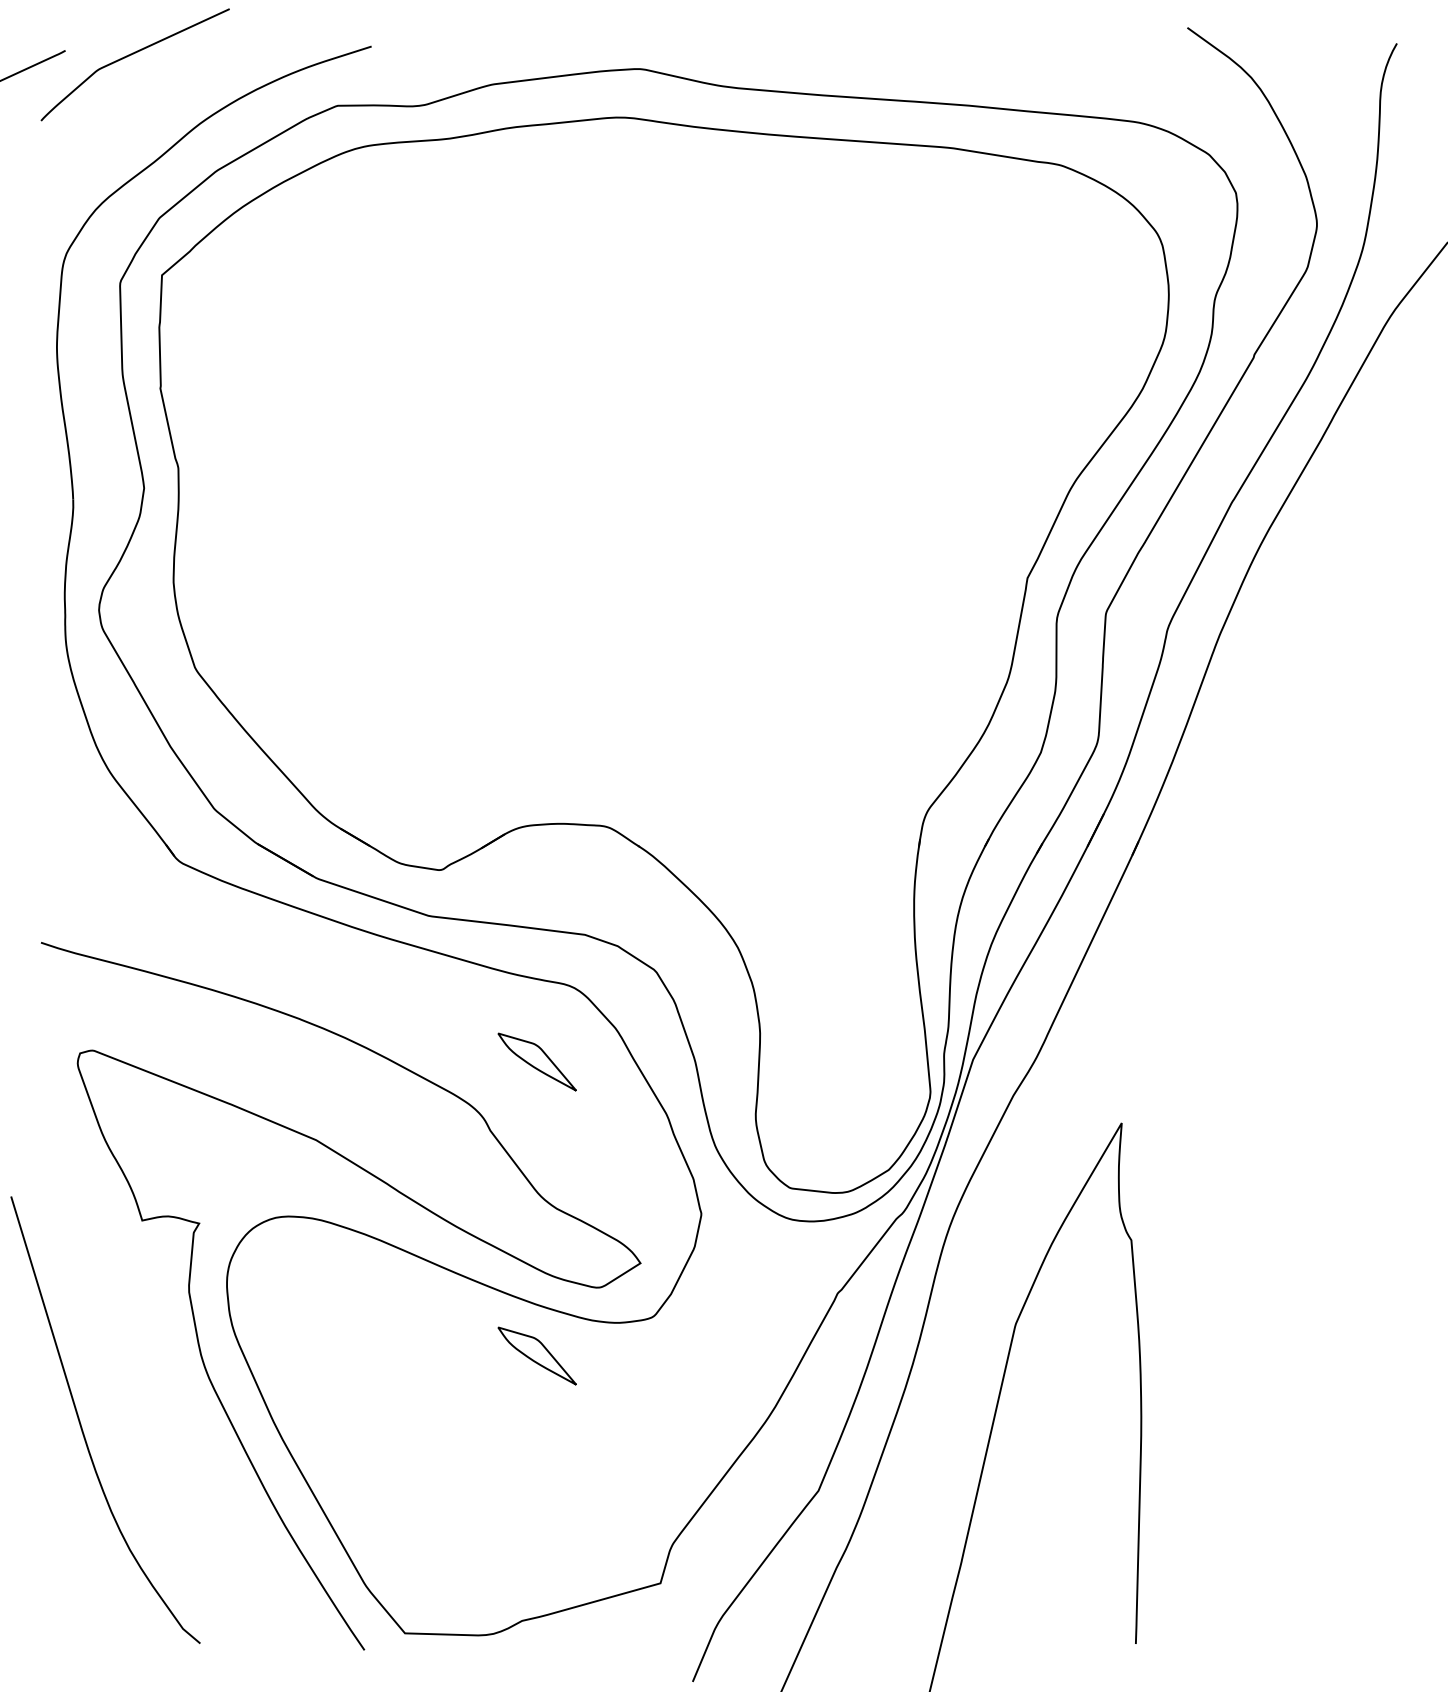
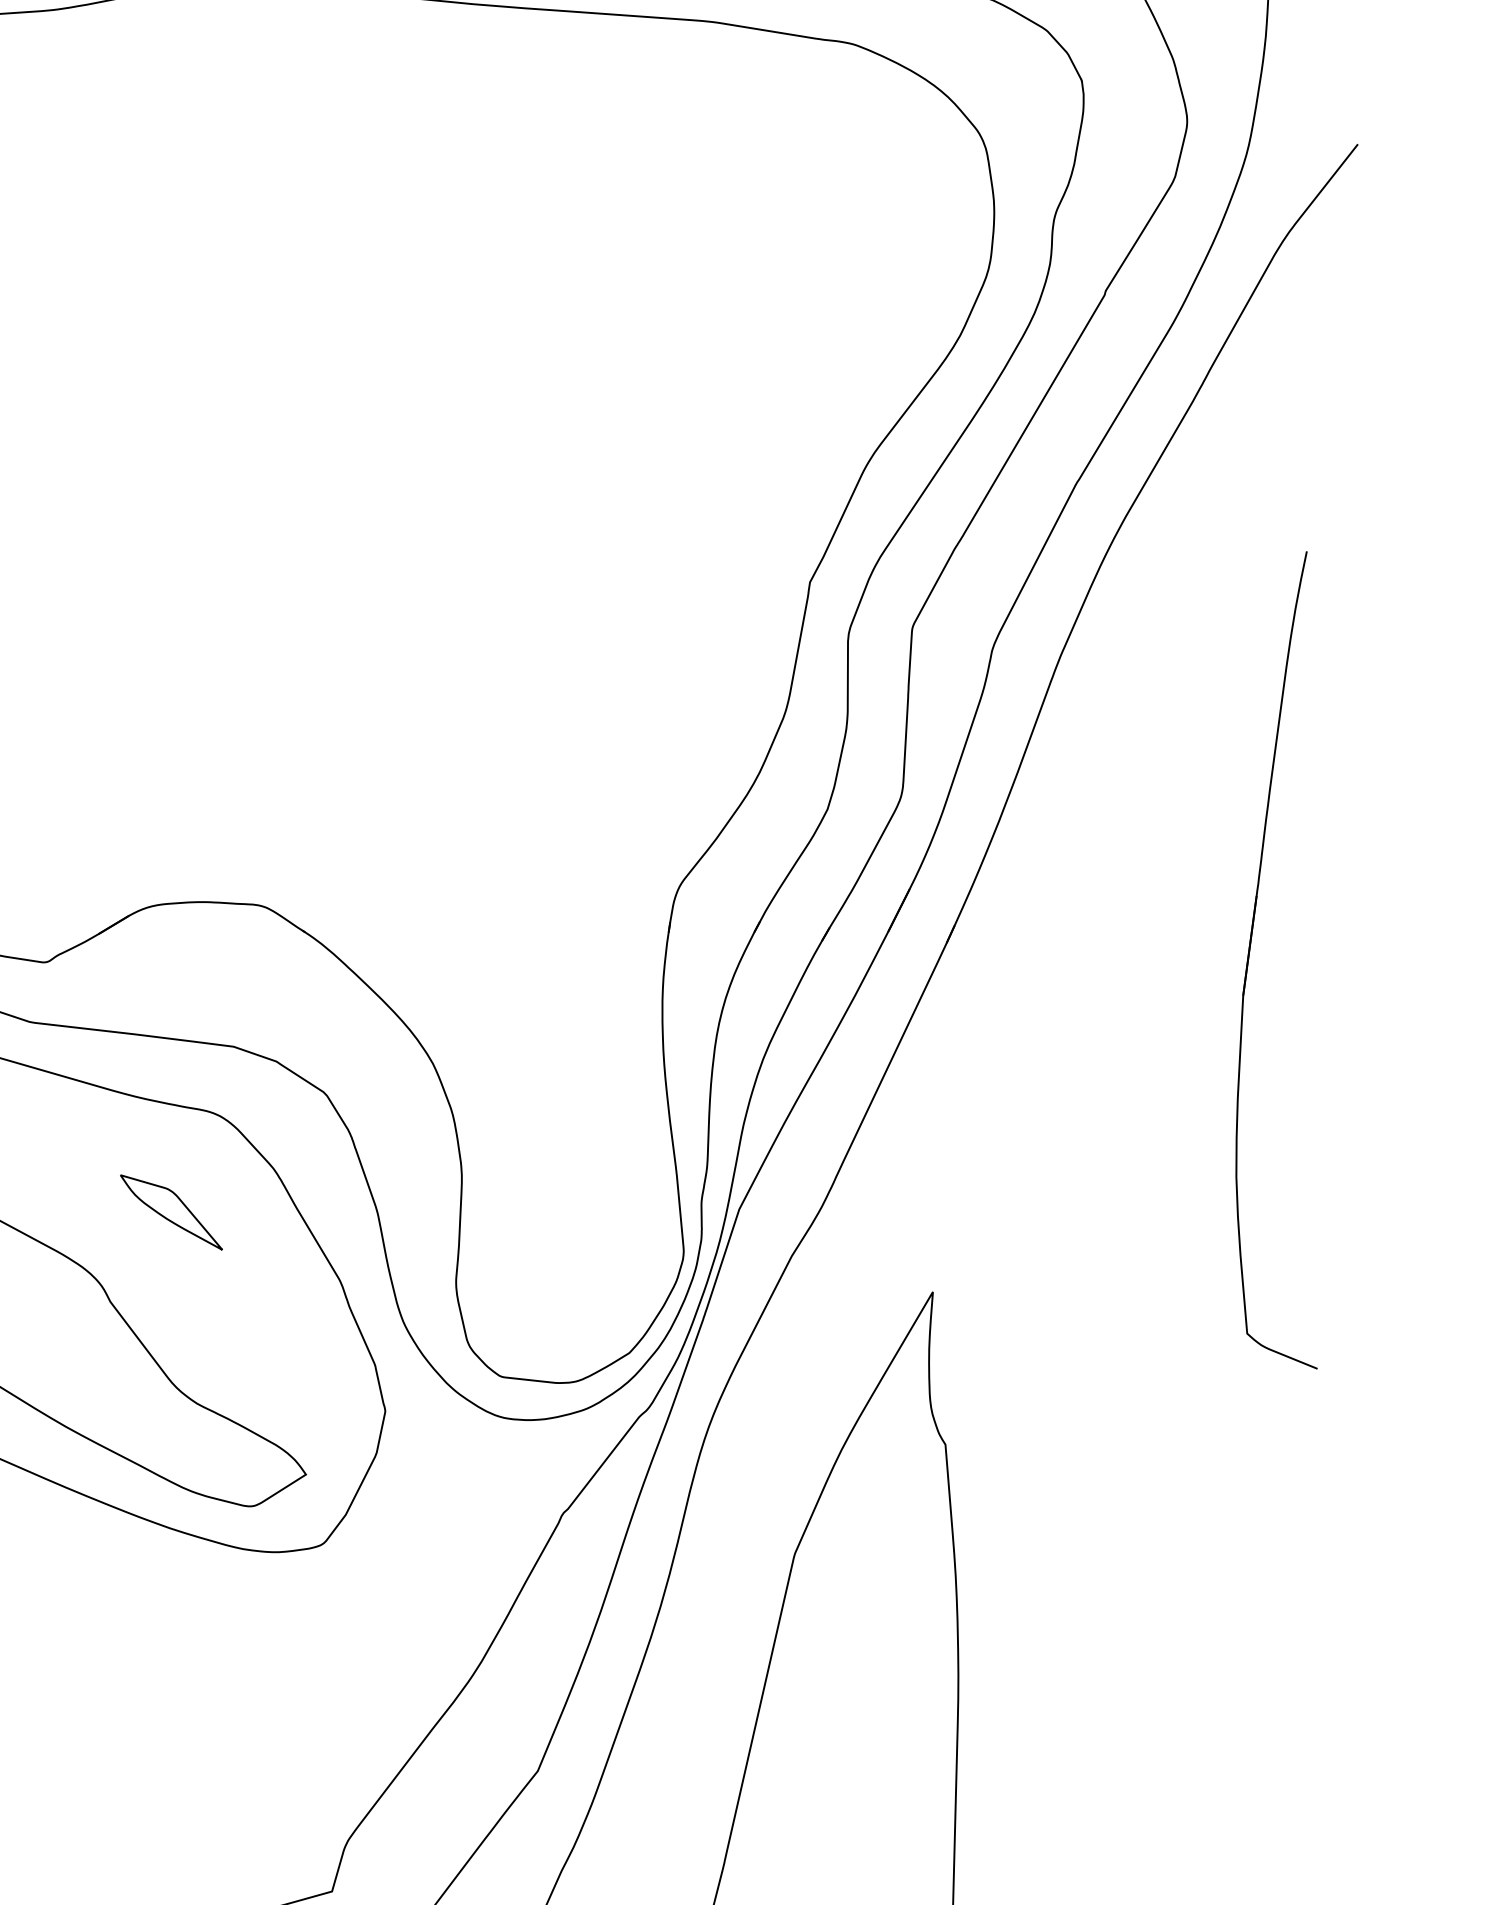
part: (1365, 864) -> (1250, 955), added
part: (536, 1355) -> (170, 1594), removed

